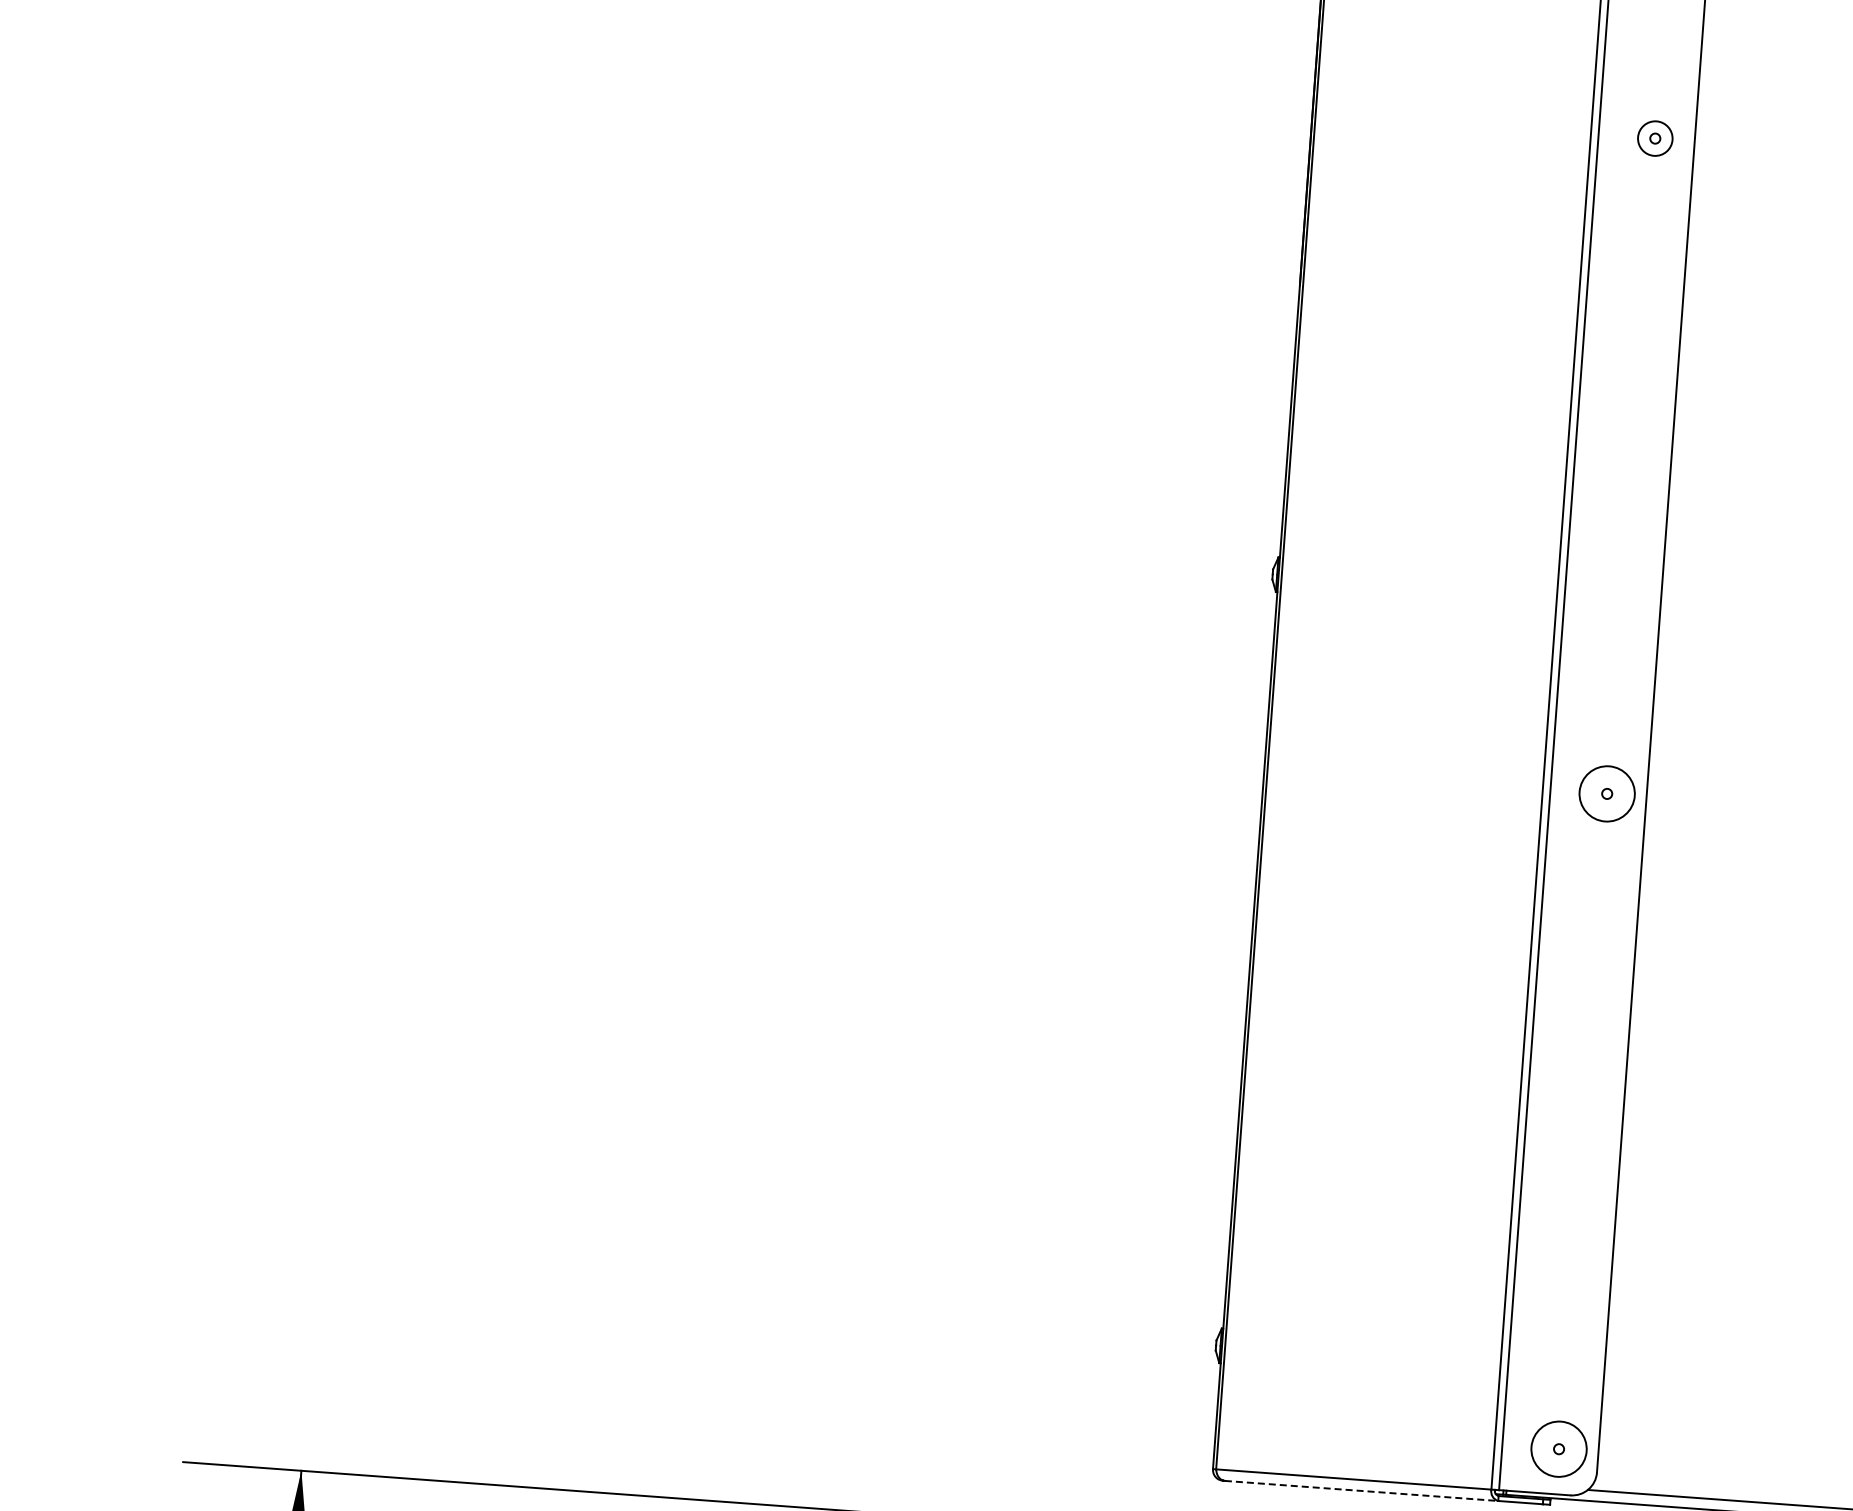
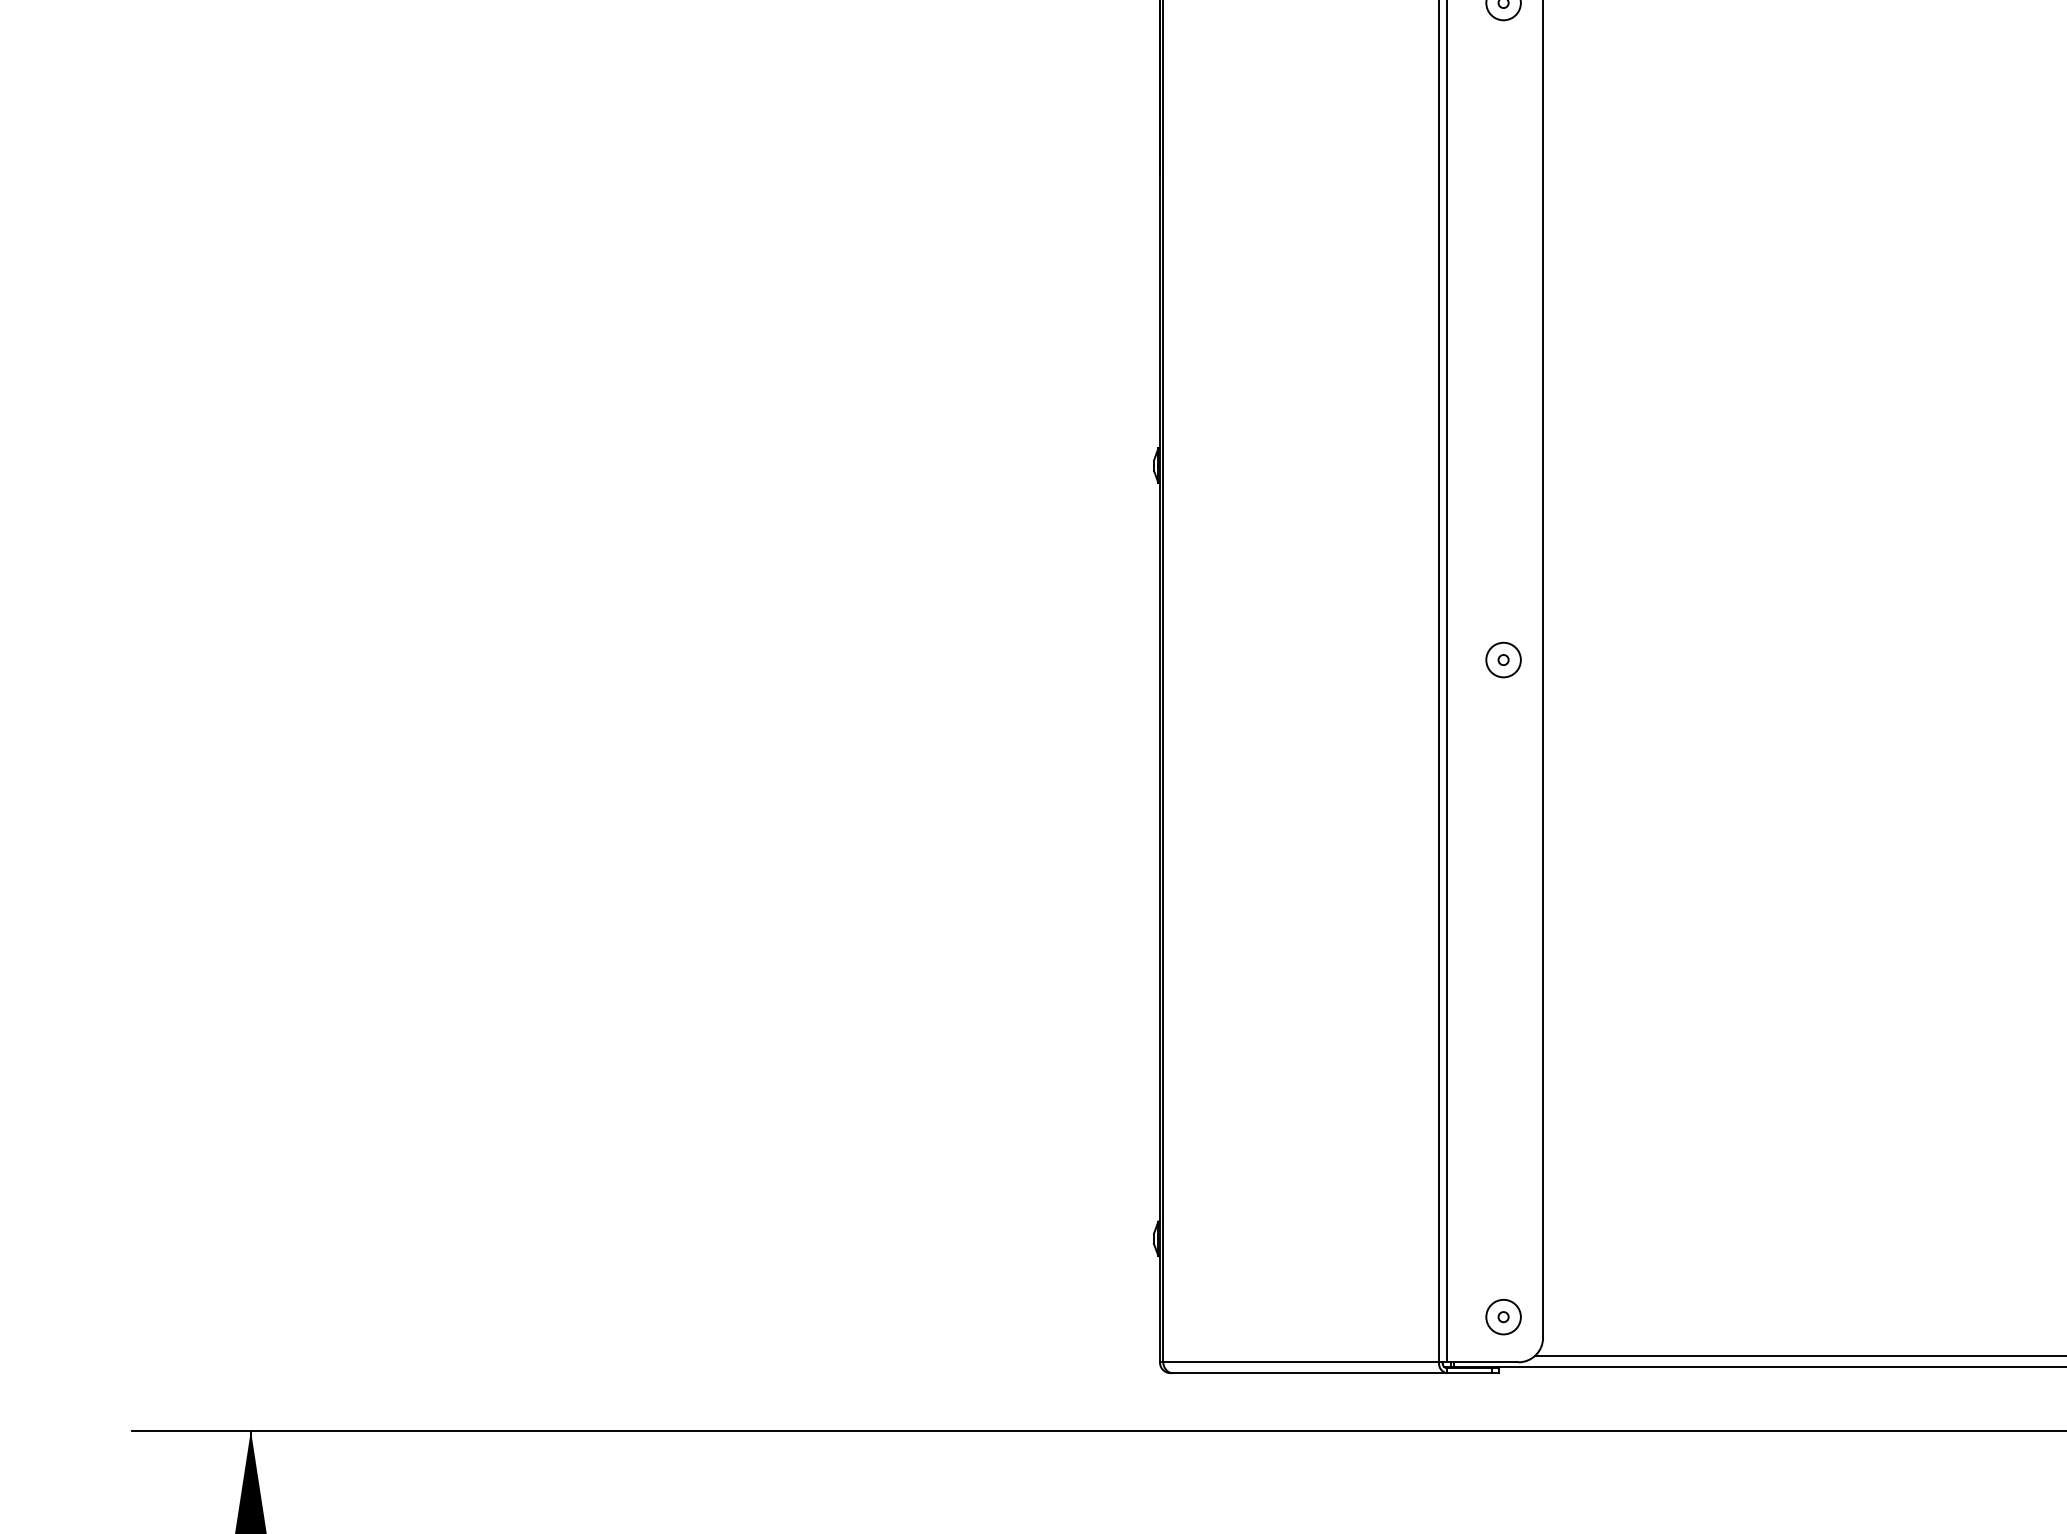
circle: (1607, 793) -> (1503, 659), size x0.62
circle: (1559, 1448) -> (1503, 1316), size x0.62
line: (1362, 1491) -> (1310, 1373), dashed -> solid

